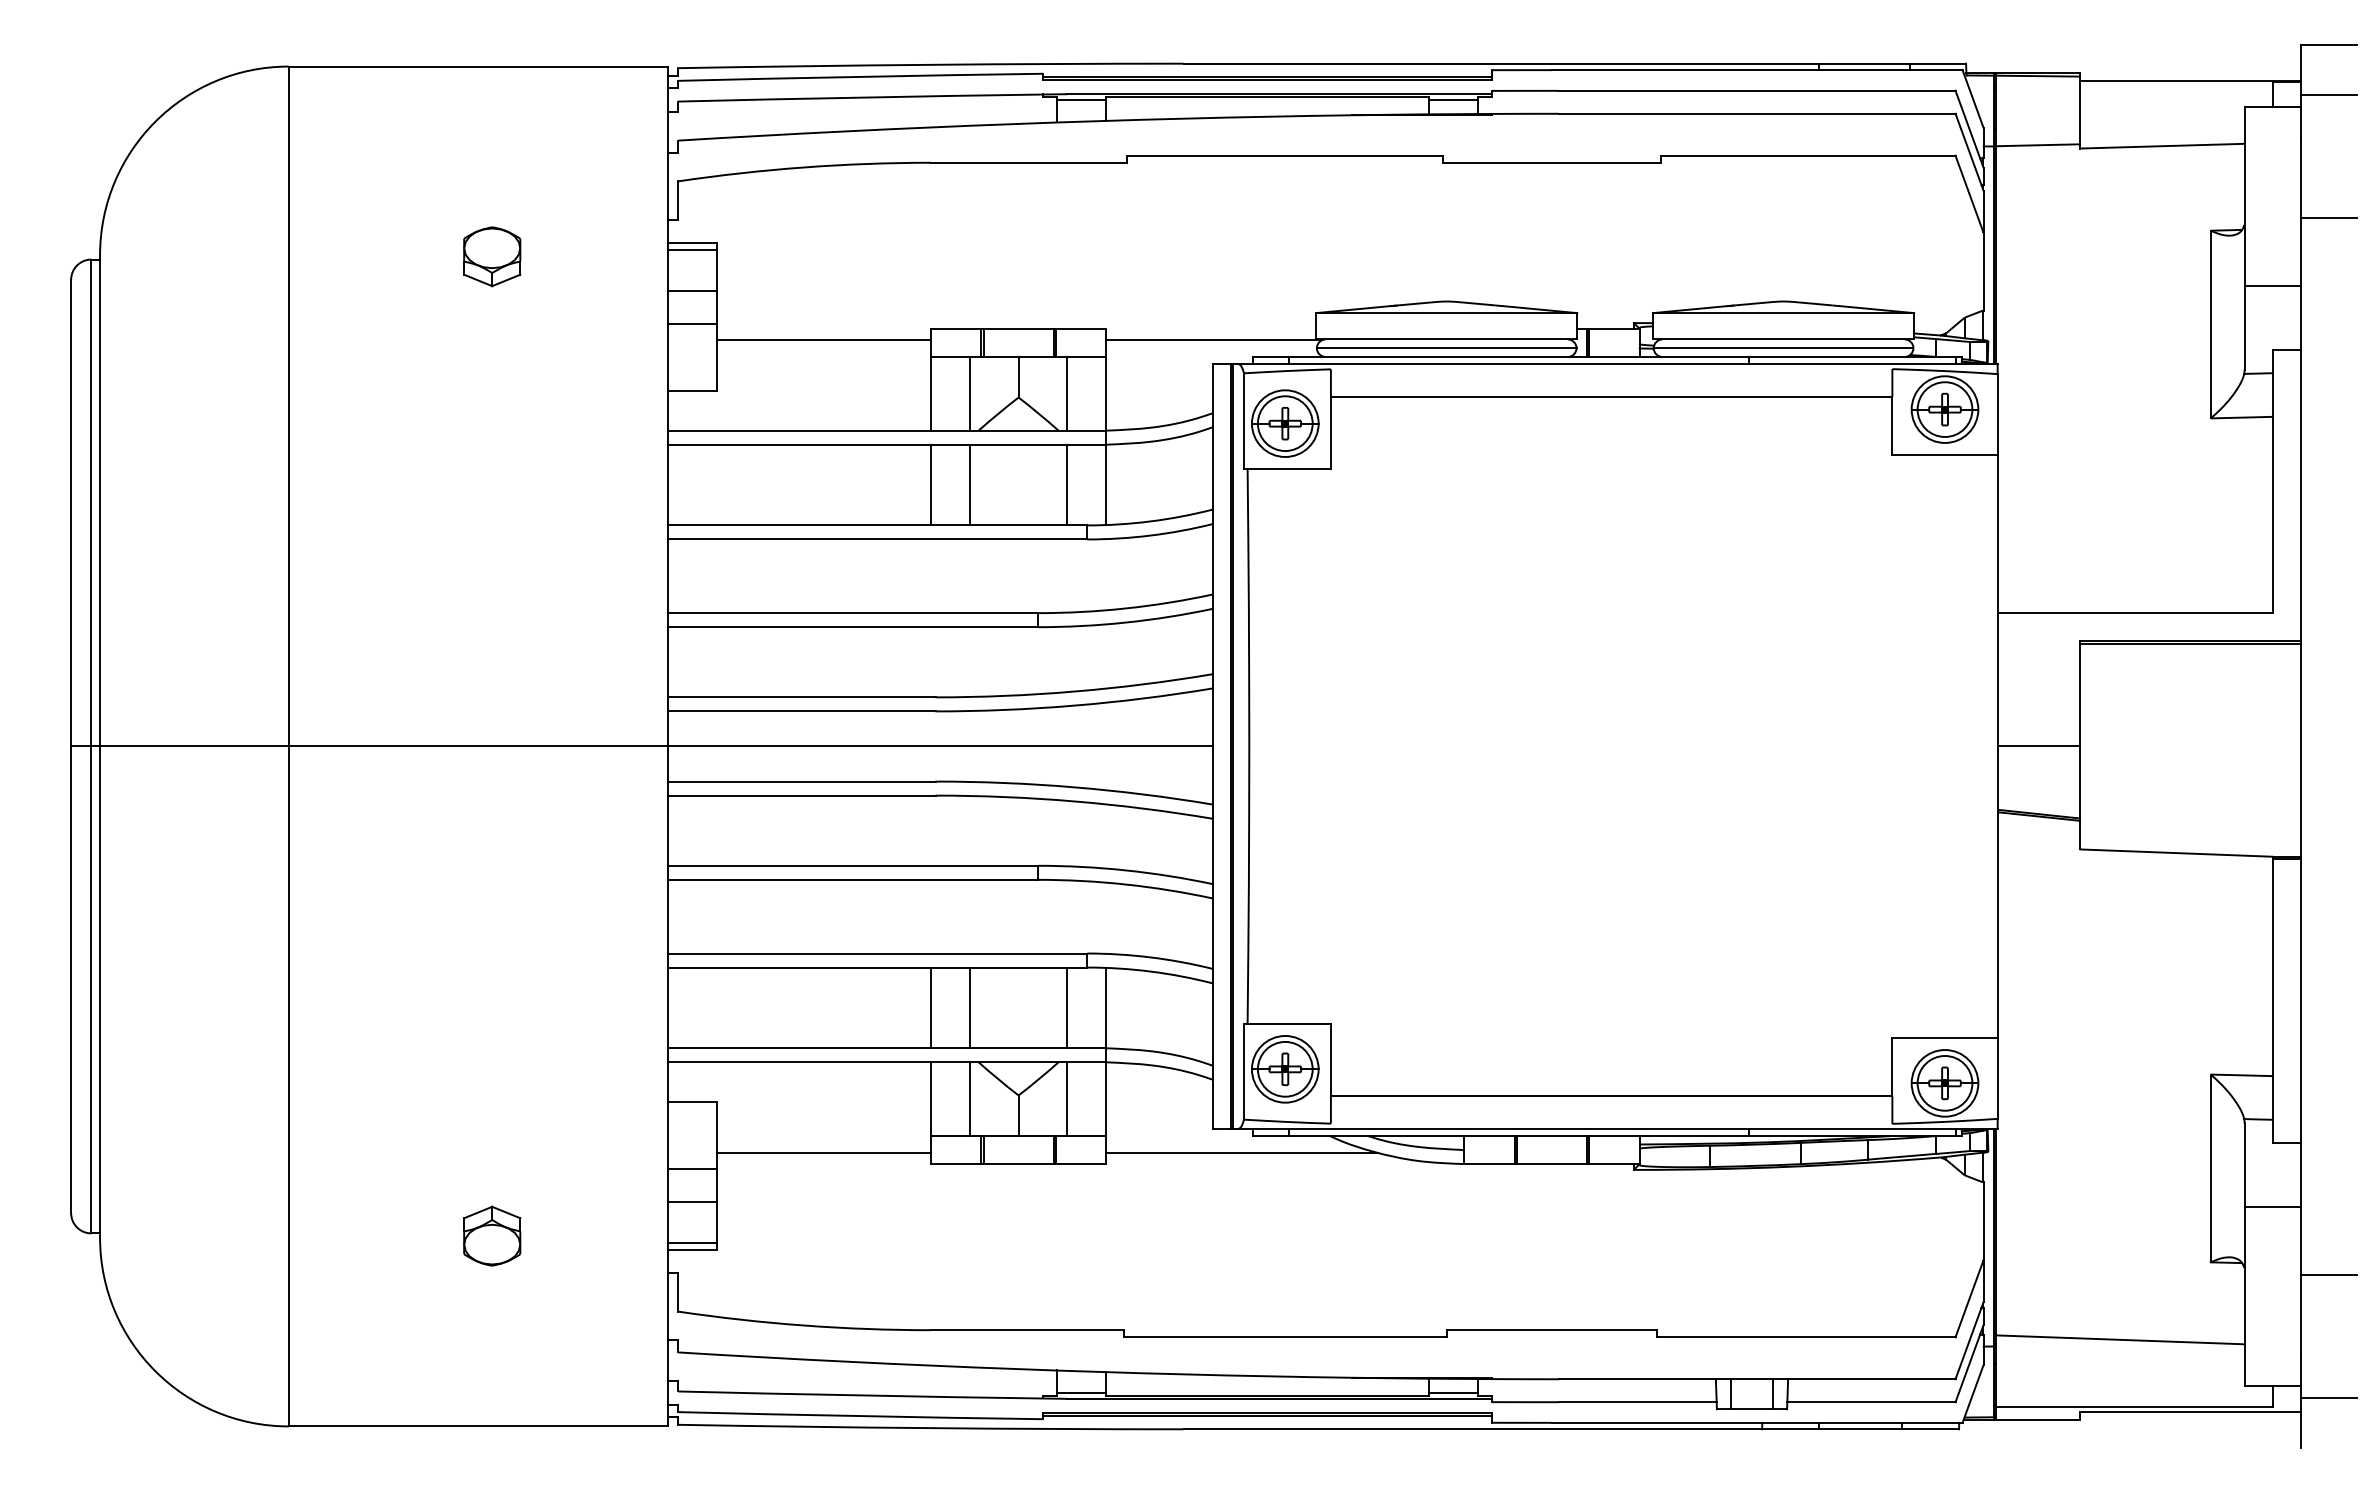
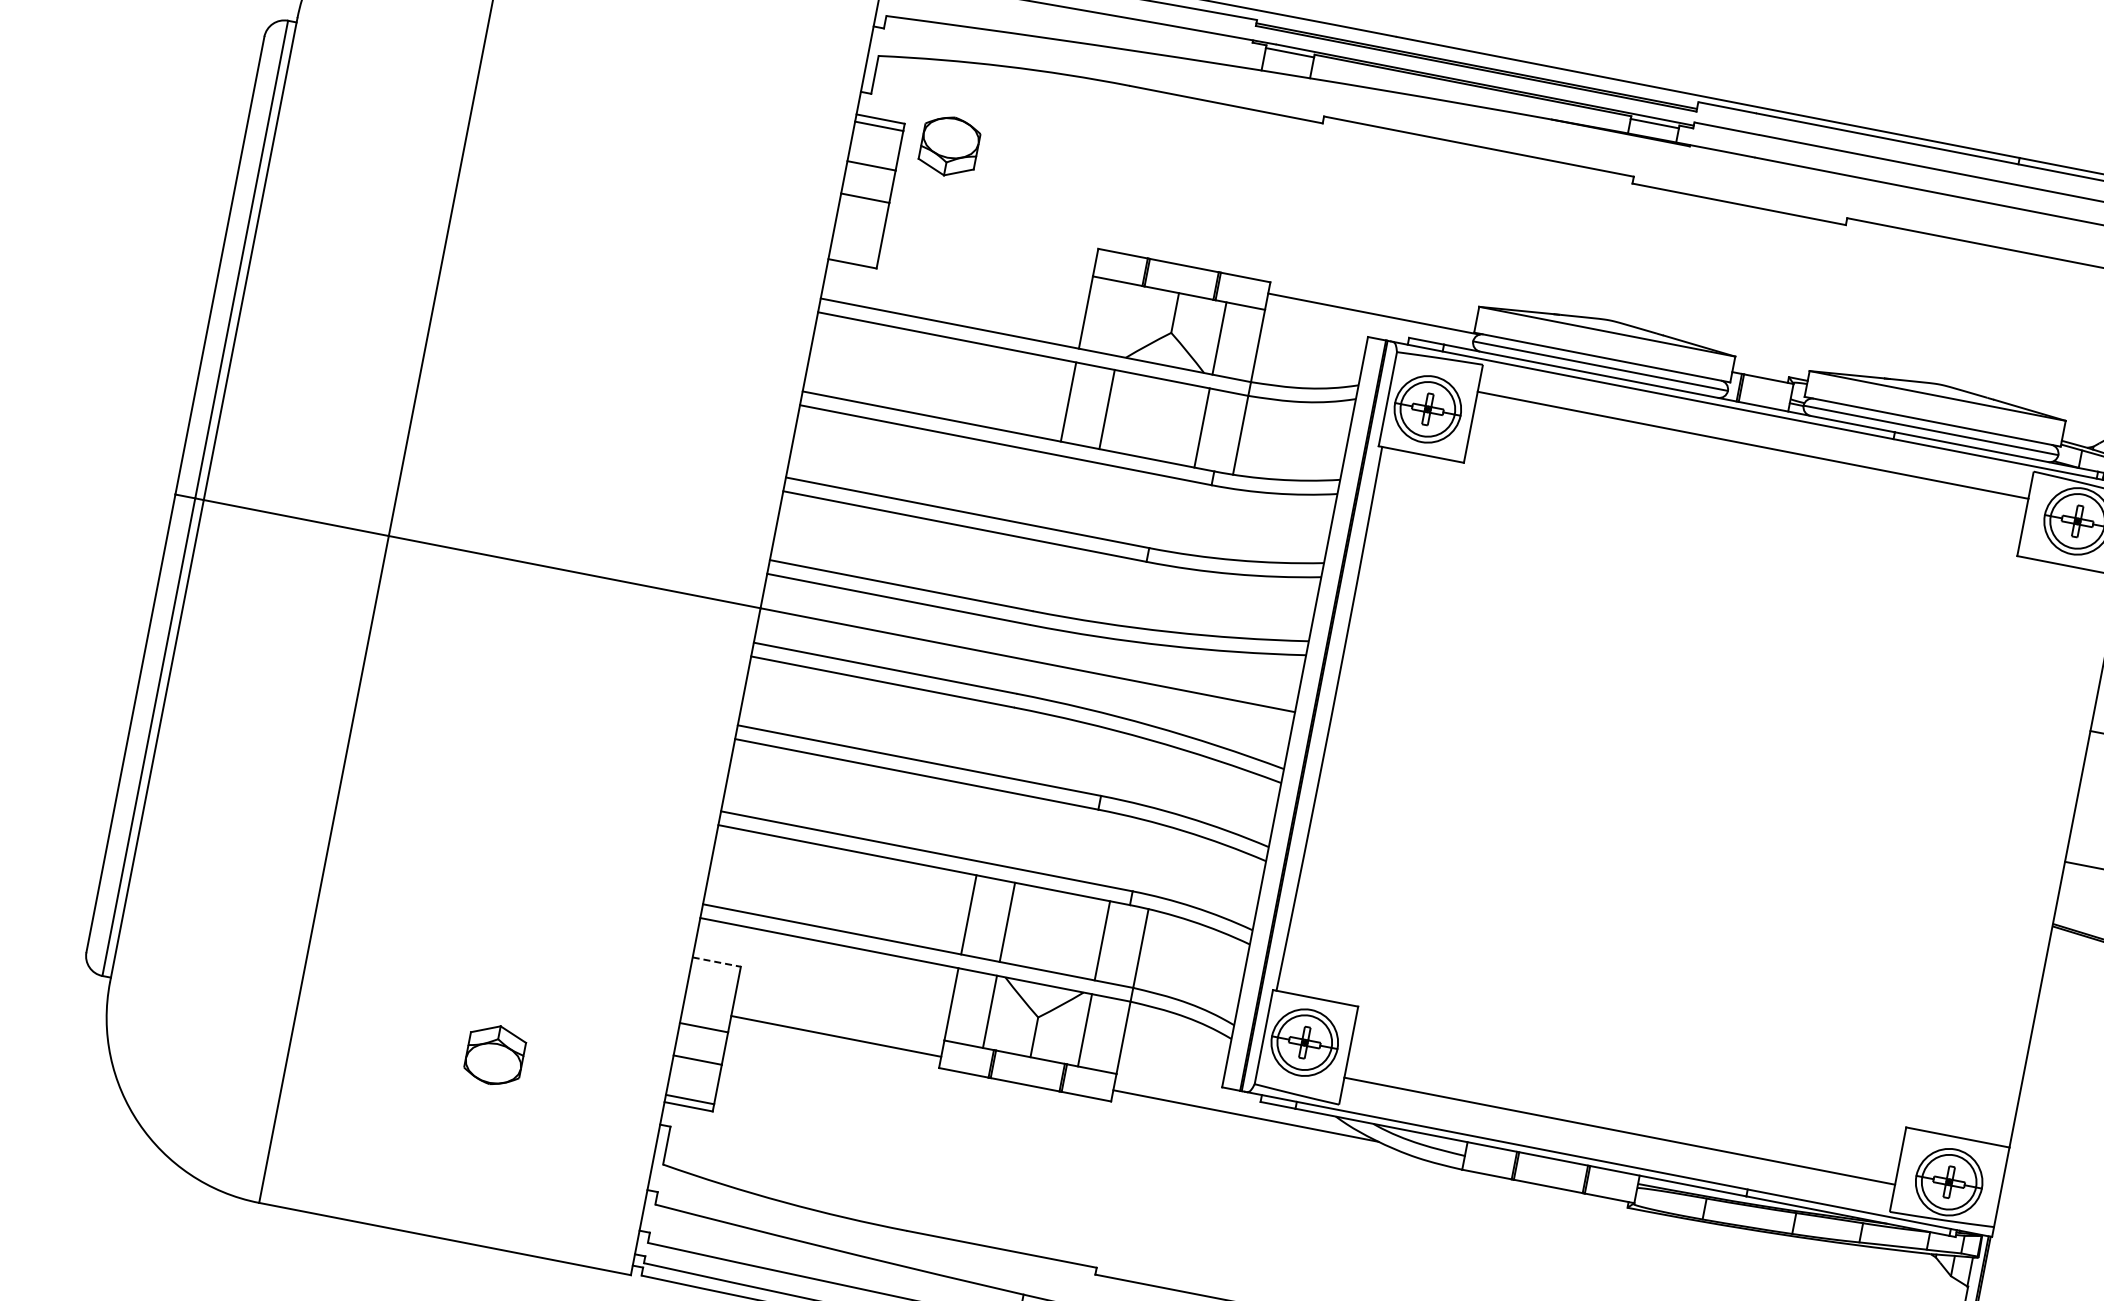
part: (492, 256) -> (949, 146), moved
line: (823, 340) -> (990, 239), removed
line: (970, 393) -> (1124, 319), removed
line: (692, 1102) -> (717, 962), solid -> dashed

